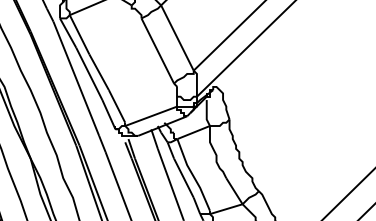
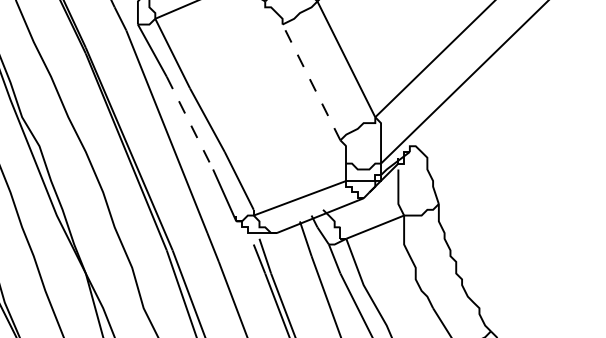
line: (157, 50) -> (310, 81), solid -> dashed
line: (89, 74) -> (190, 124), solid -> dashed

